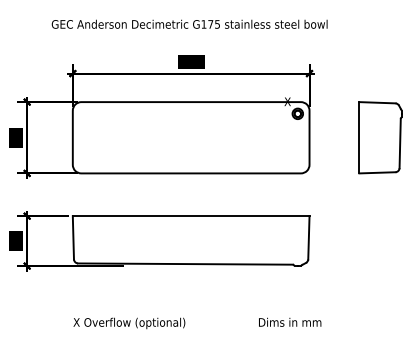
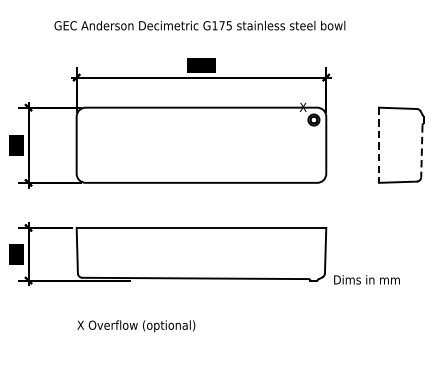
line: (359, 137) -> (378, 144), solid -> dashed
line: (400, 143) -> (422, 151), solid -> dashed
text: (290, 321) -> (367, 278), moved
text: (129, 323) -> (136, 326), moved

